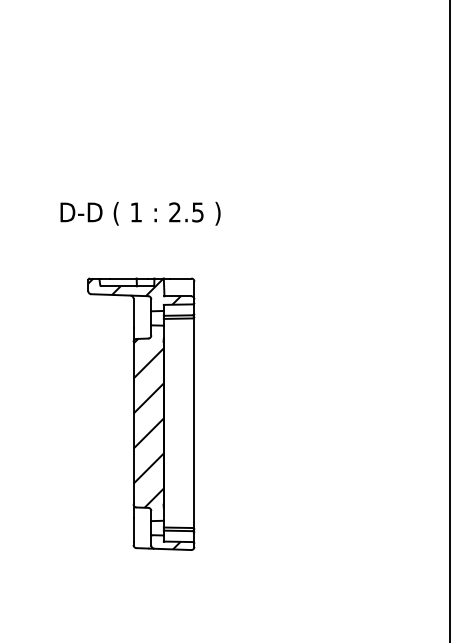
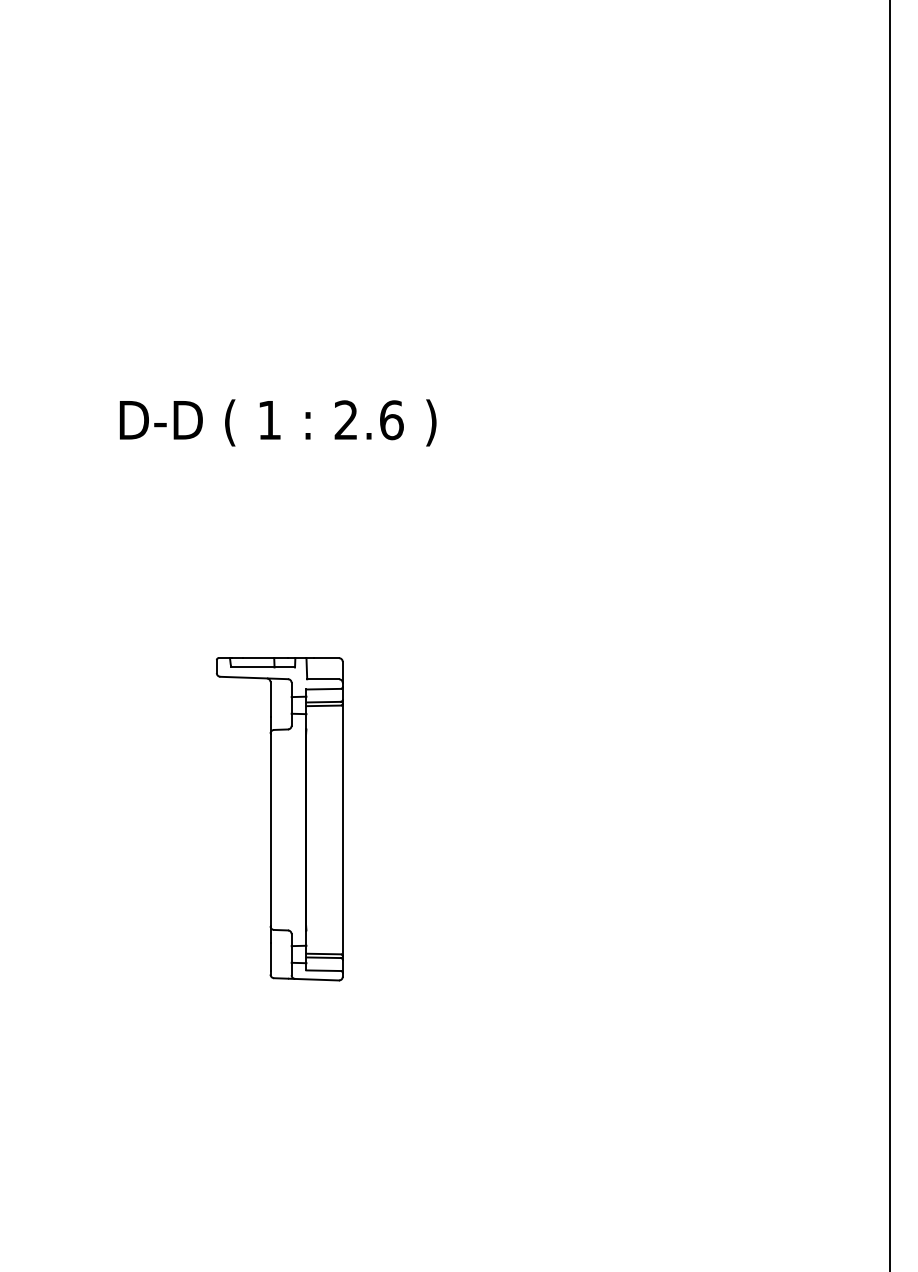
text: (198, 212) -> (392, 420), 2.5 -> 2.6
part: (141, 413) -> (279, 818), size x0.6

